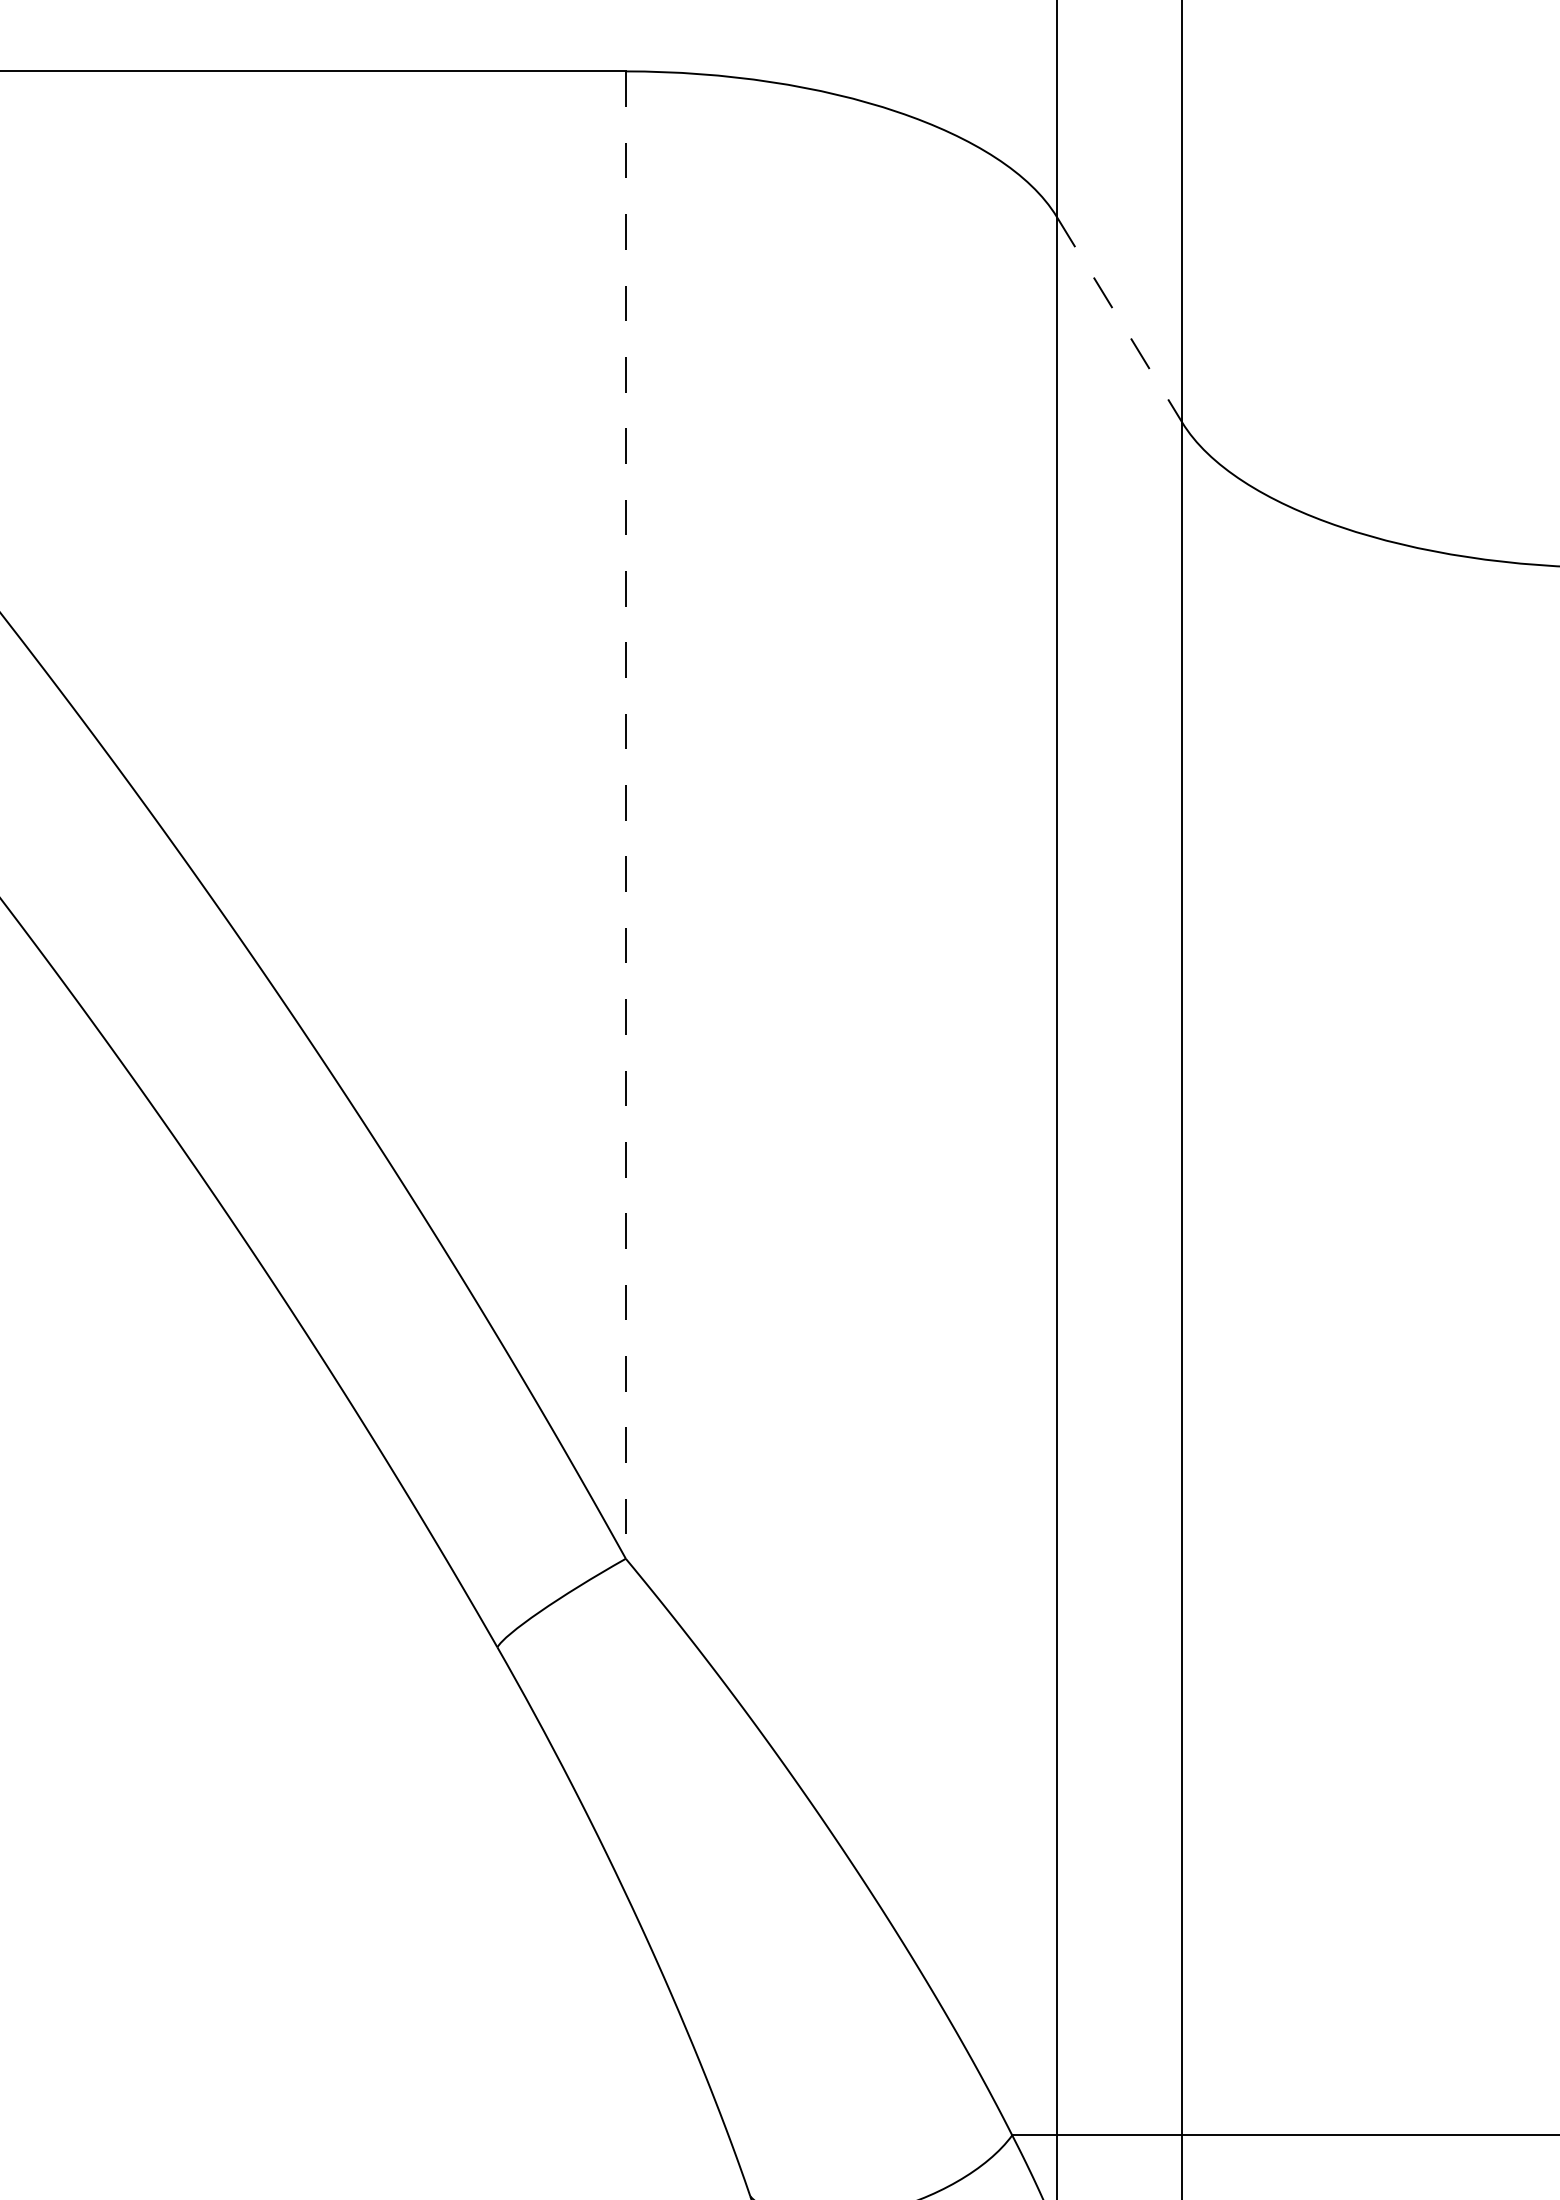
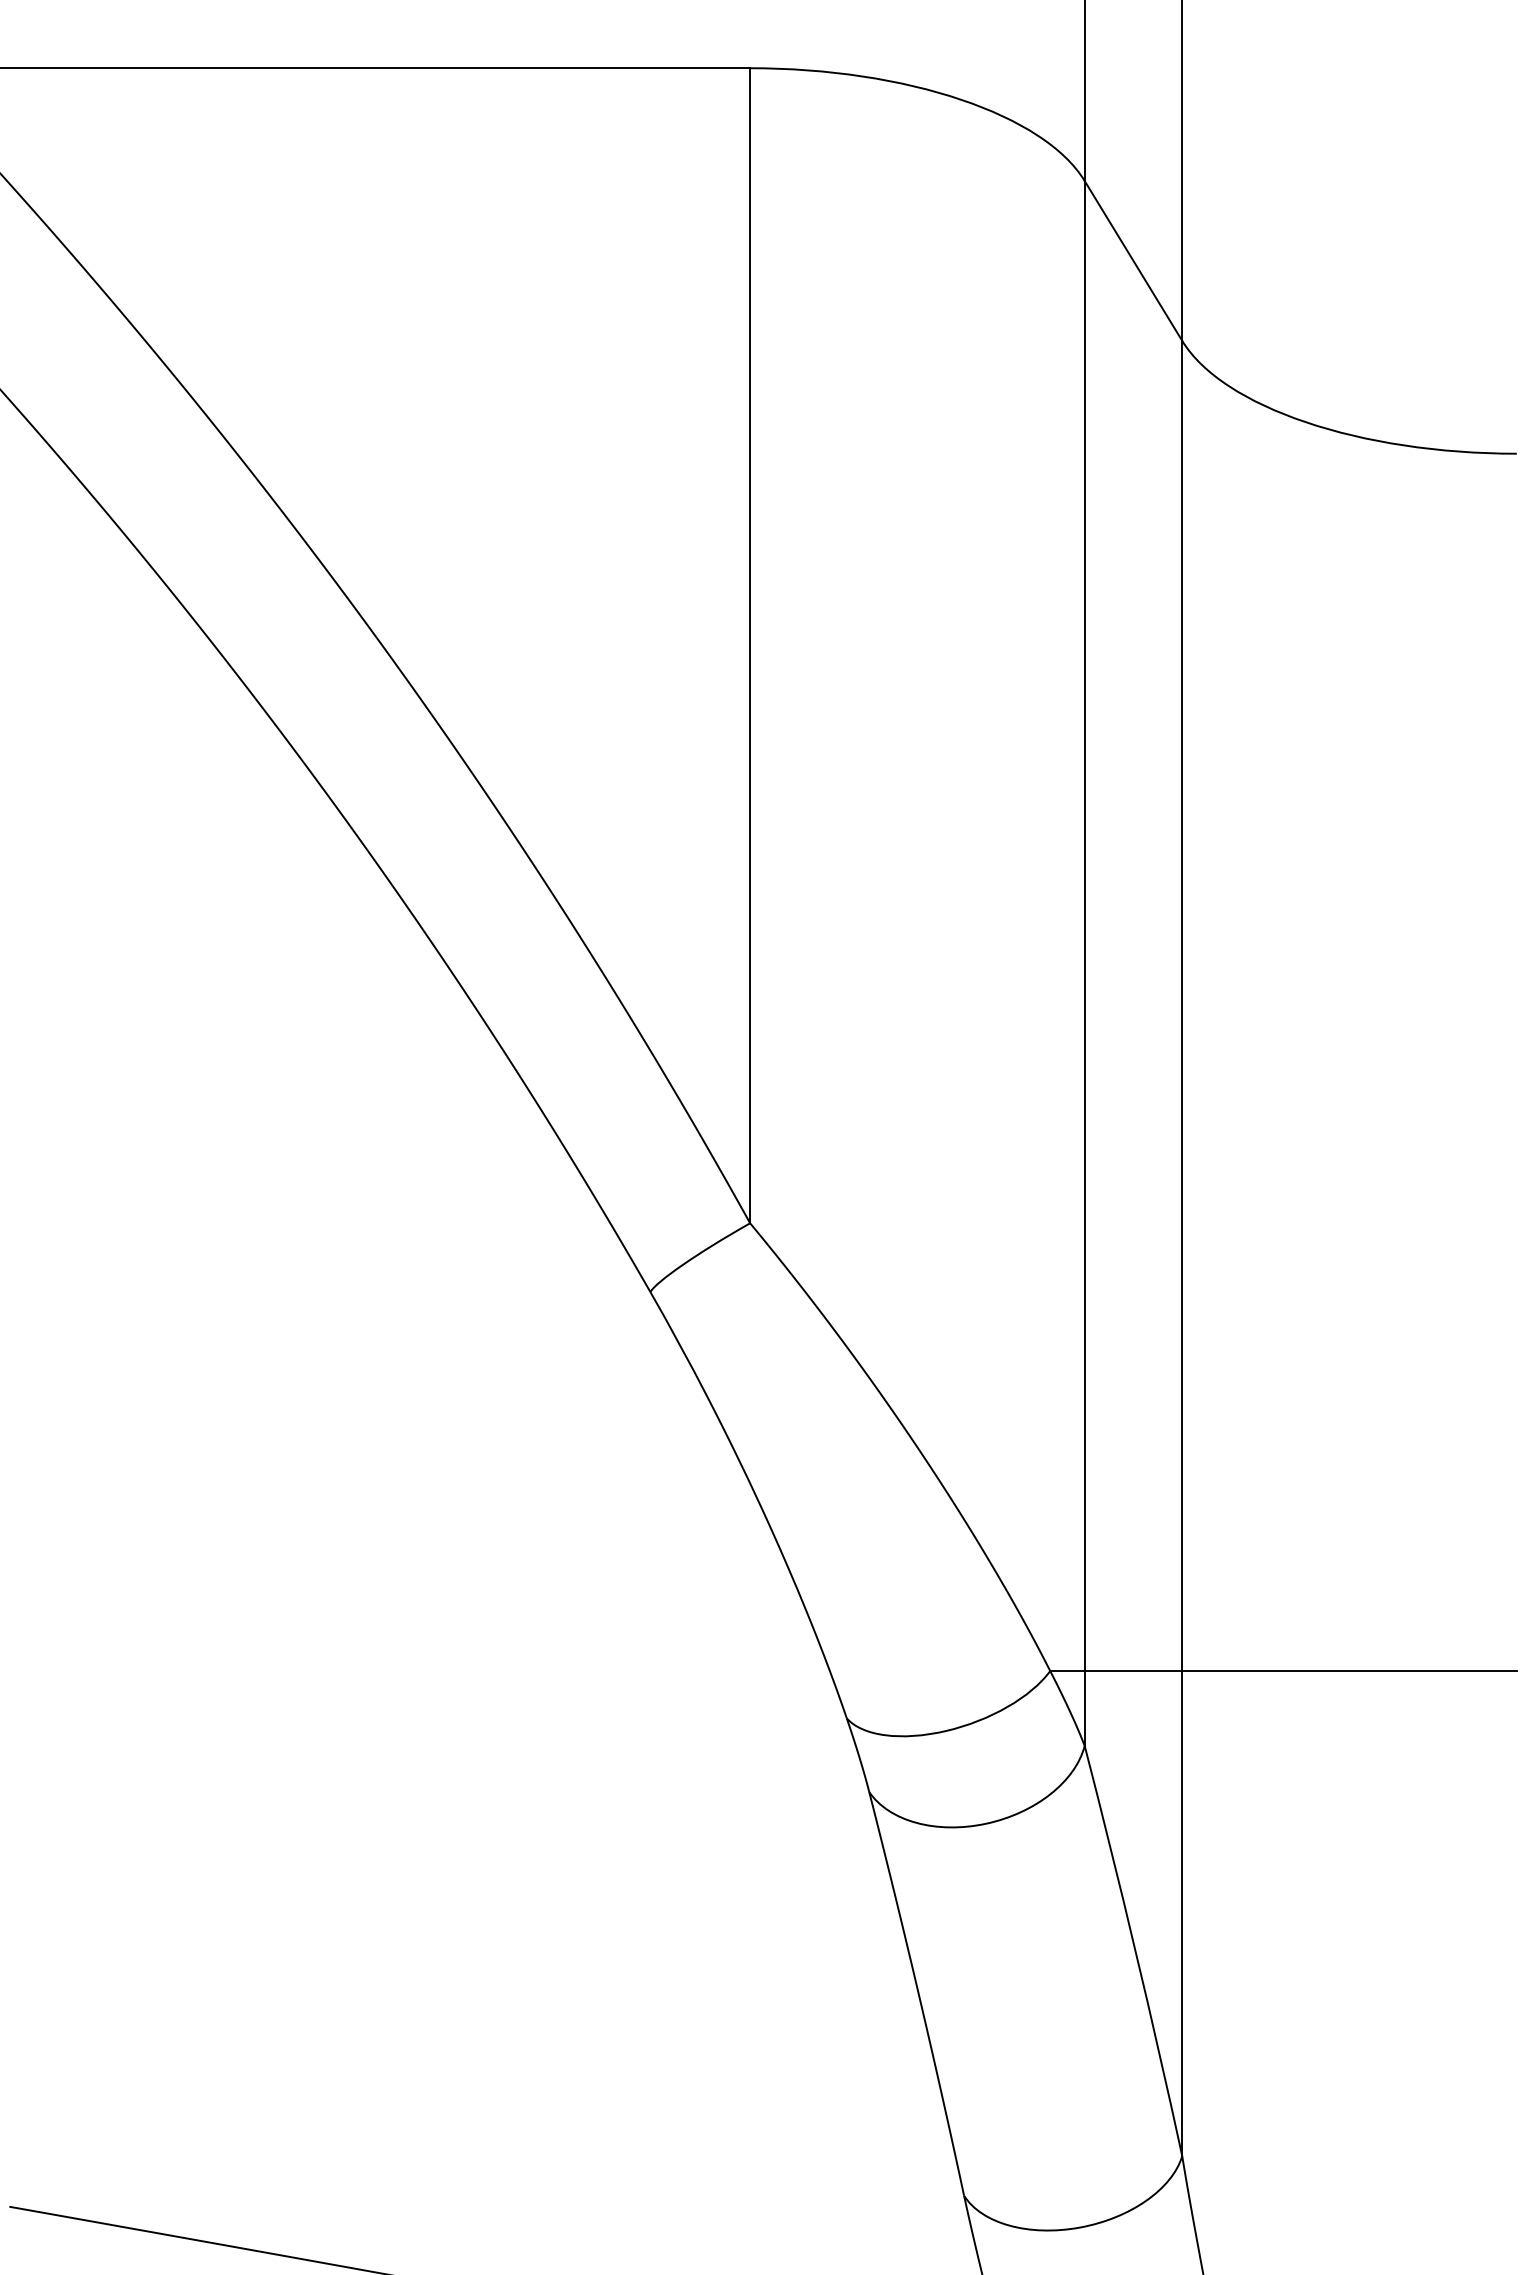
line: (1119, 318) -> (1133, 260), dashed -> solid
line: (626, 814) -> (750, 645), dashed -> solid

